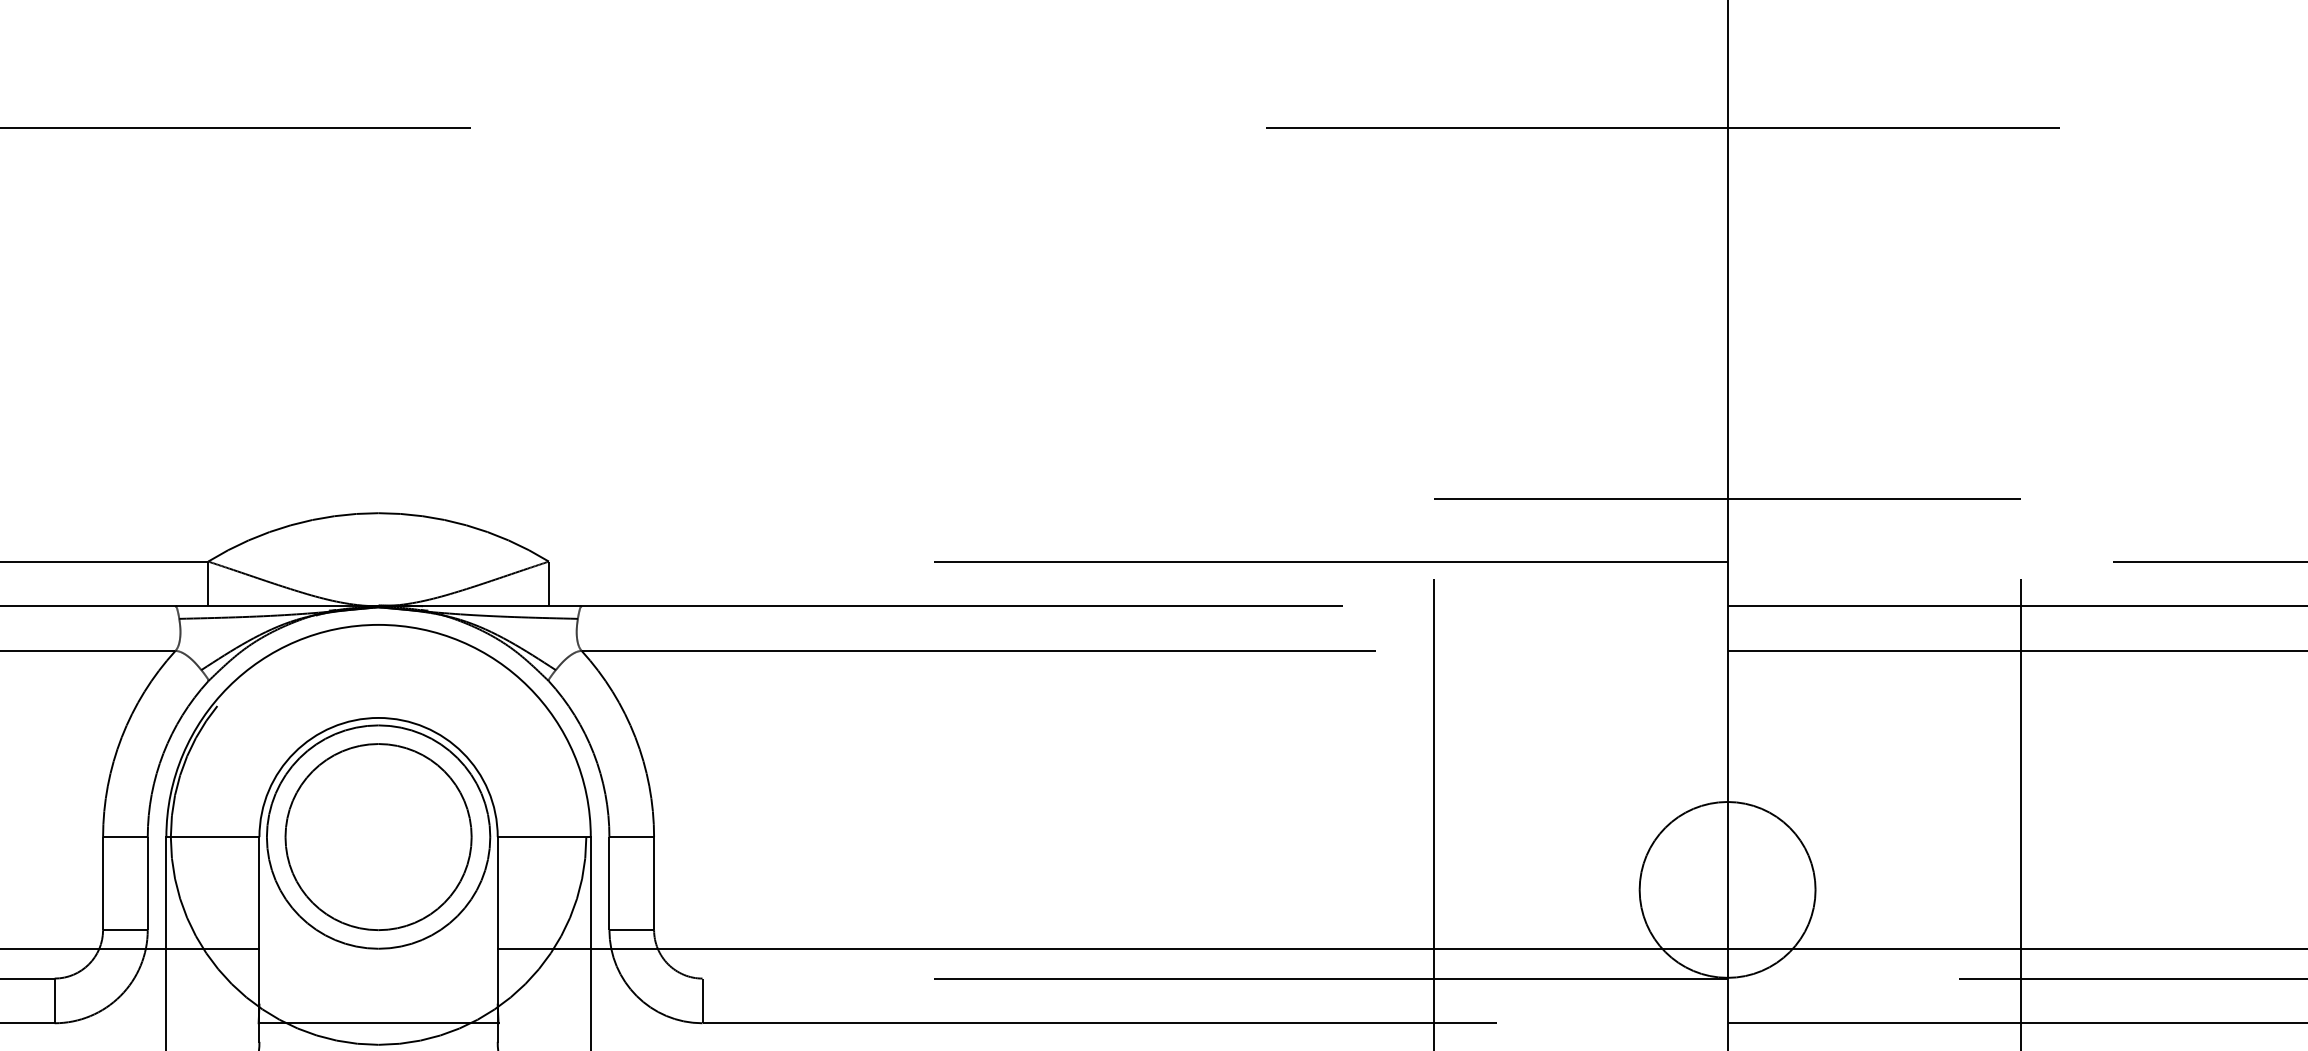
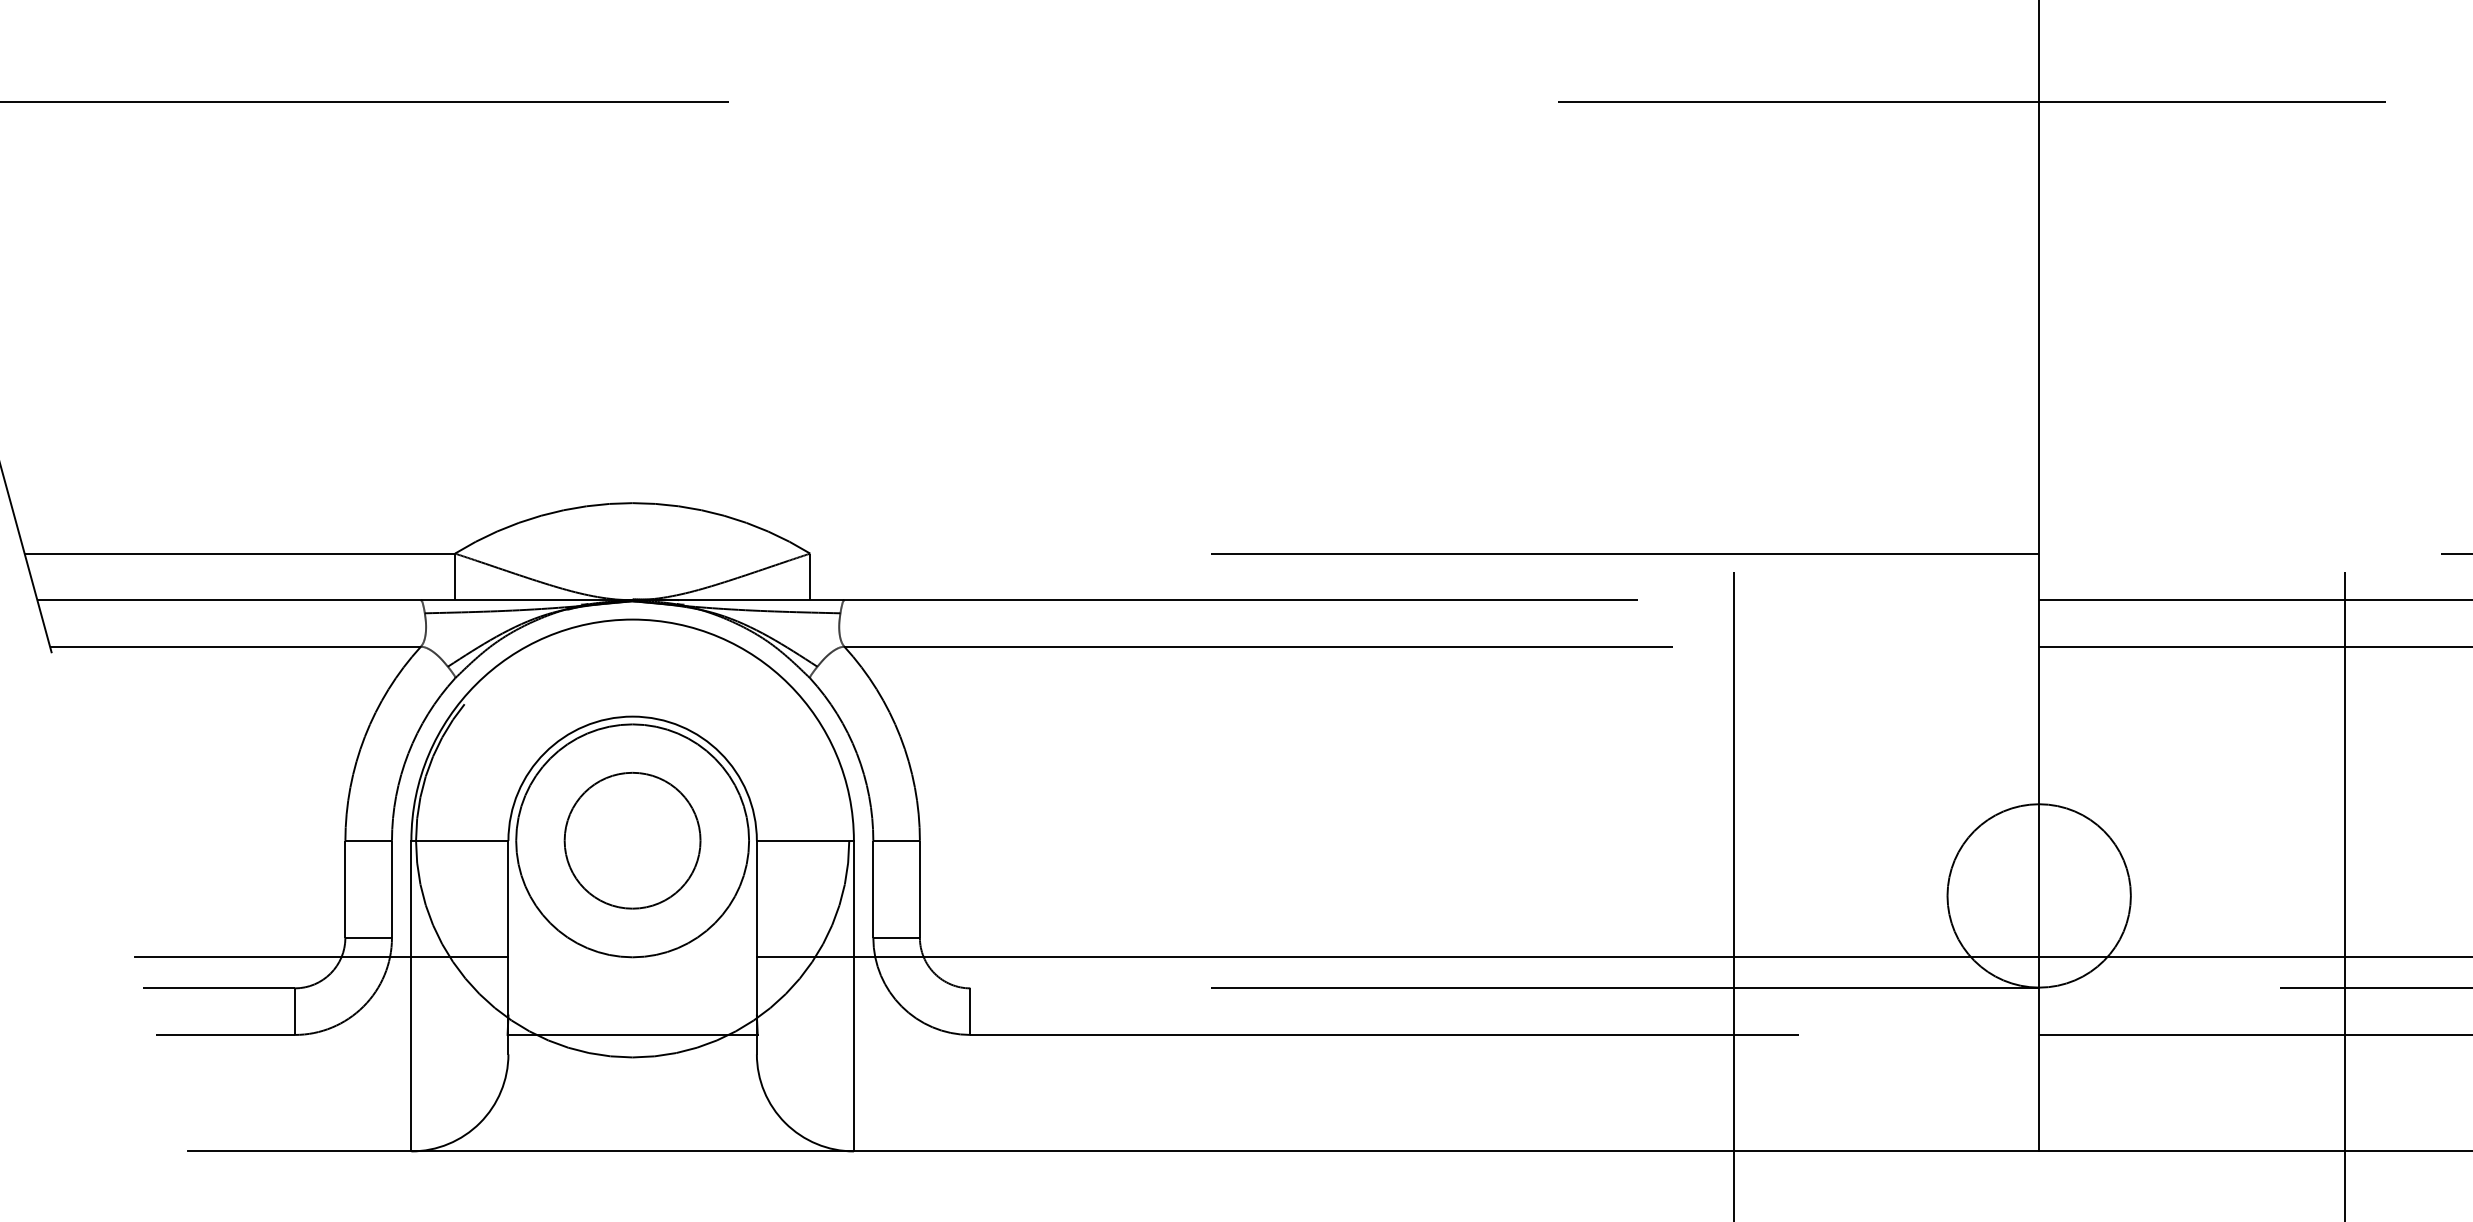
line: (1726, 498) -> (2038, 487), removed
circle: (378, 836) -> (632, 840), size x0.7

